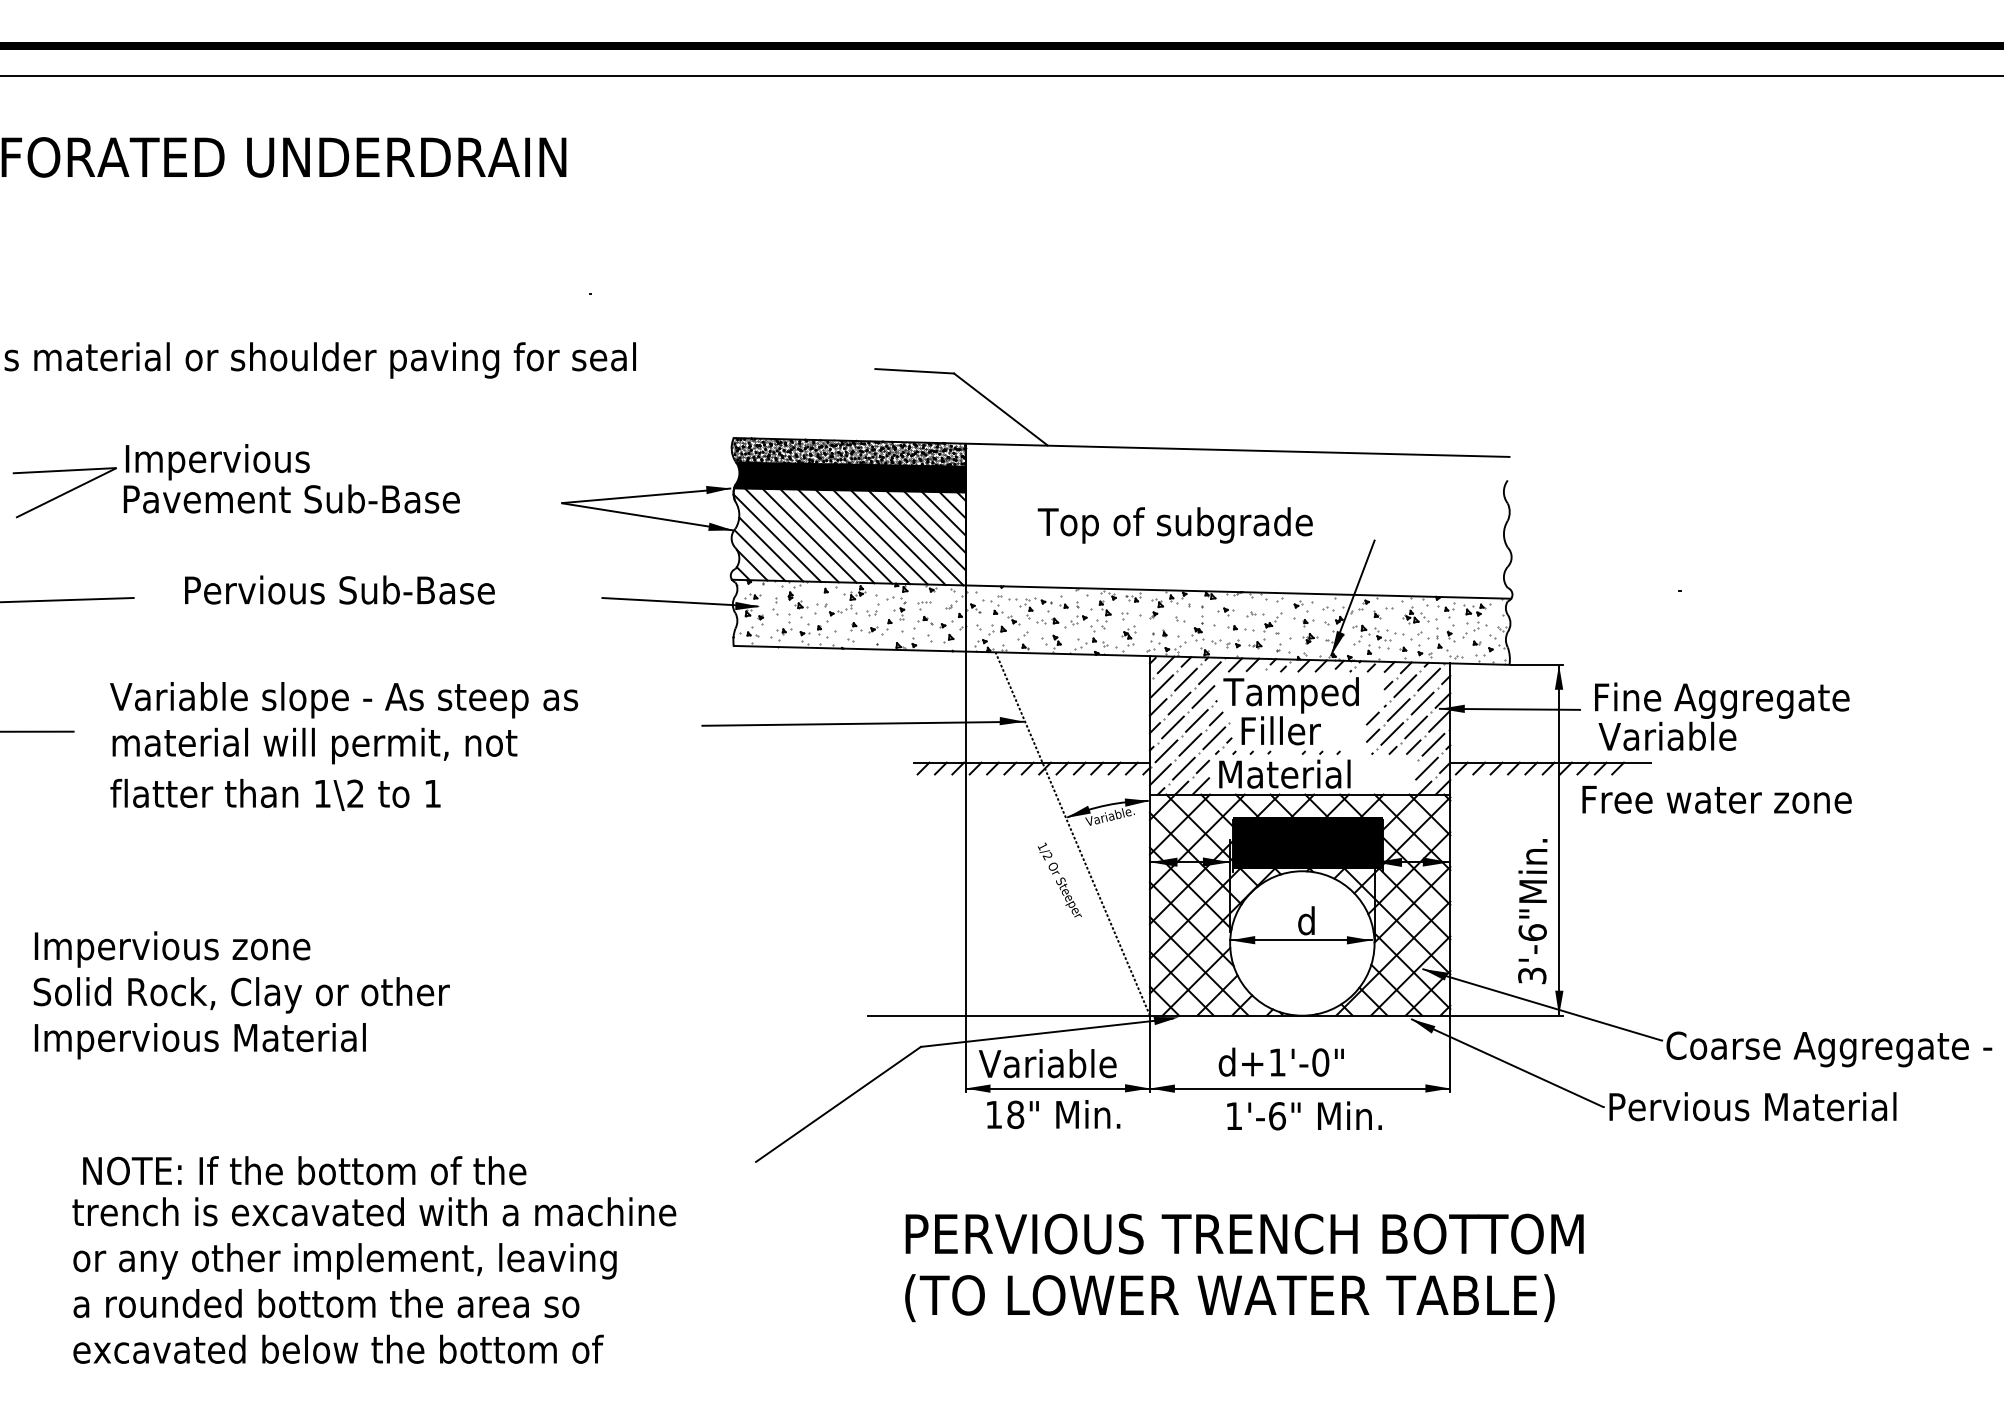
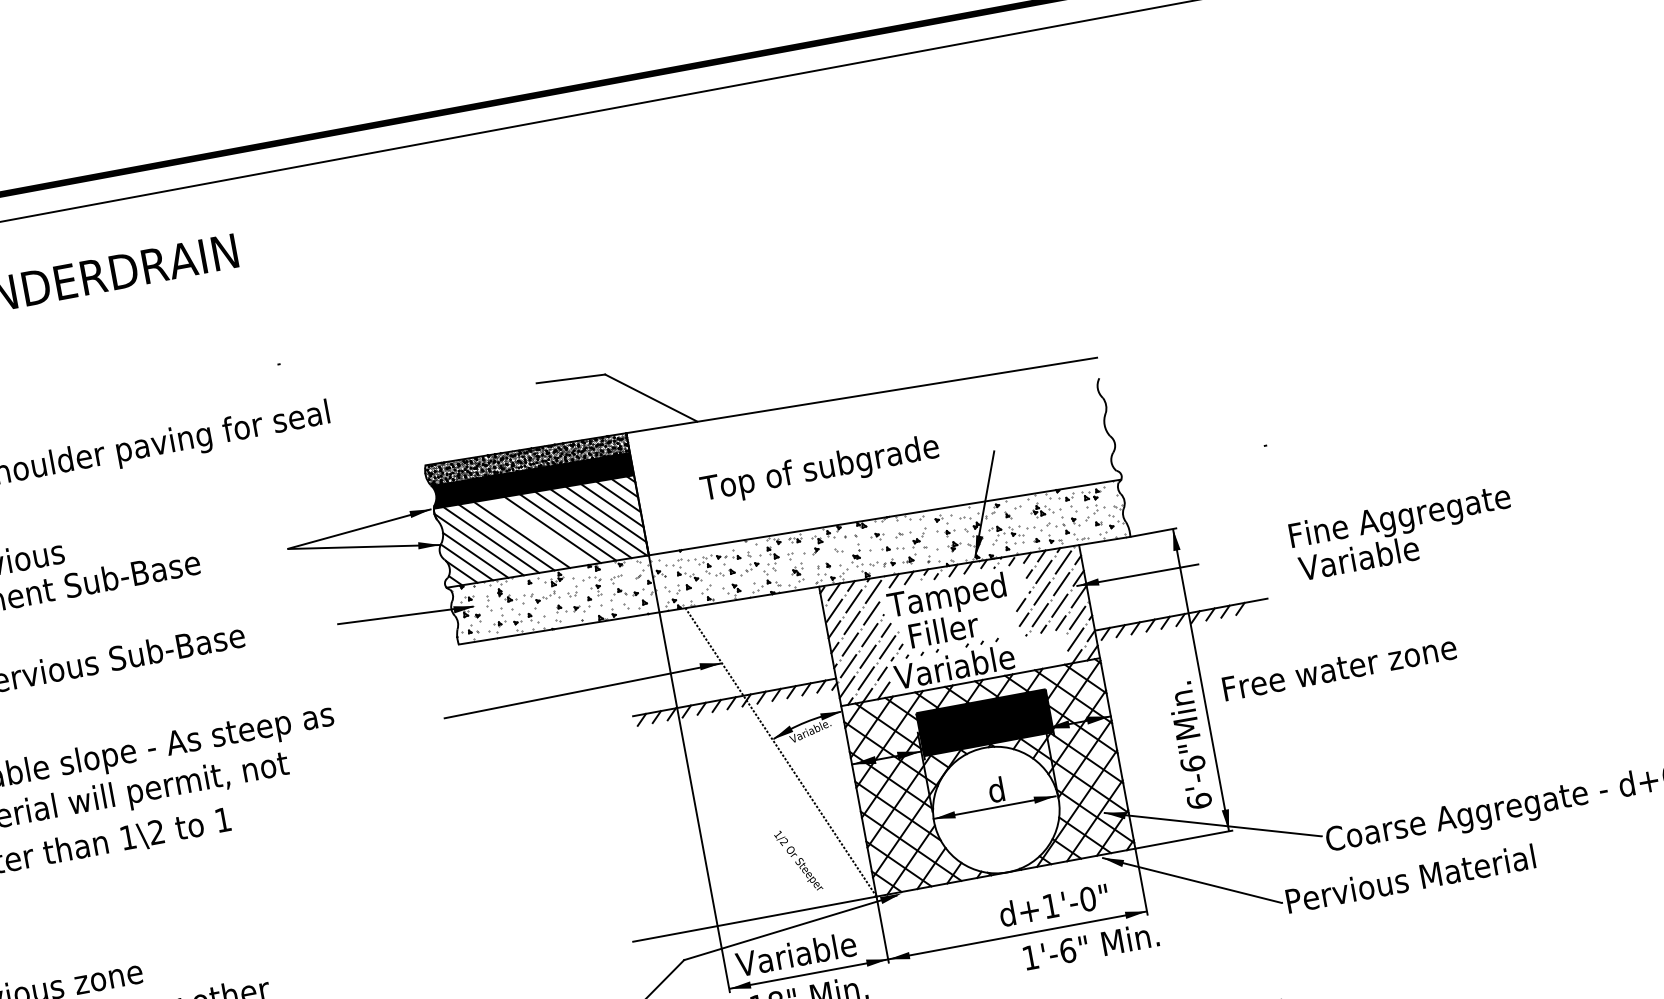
line: (845, 536) -> (537, 532), removed
text: (1722, 716) -> (1403, 532), moved
text: (1285, 773) -> (954, 666), Material -> Variable
text: (1716, 799) -> (1339, 668), moved
text: (1059, 879) -> (798, 860), moved
text: (1532, 975) -> (1199, 800), 3'-6"Min. -> 6'-6"Min.
text: (1280, 1061) -> (1053, 904), moved
text: (1304, 1115) -> (1091, 945), moved

